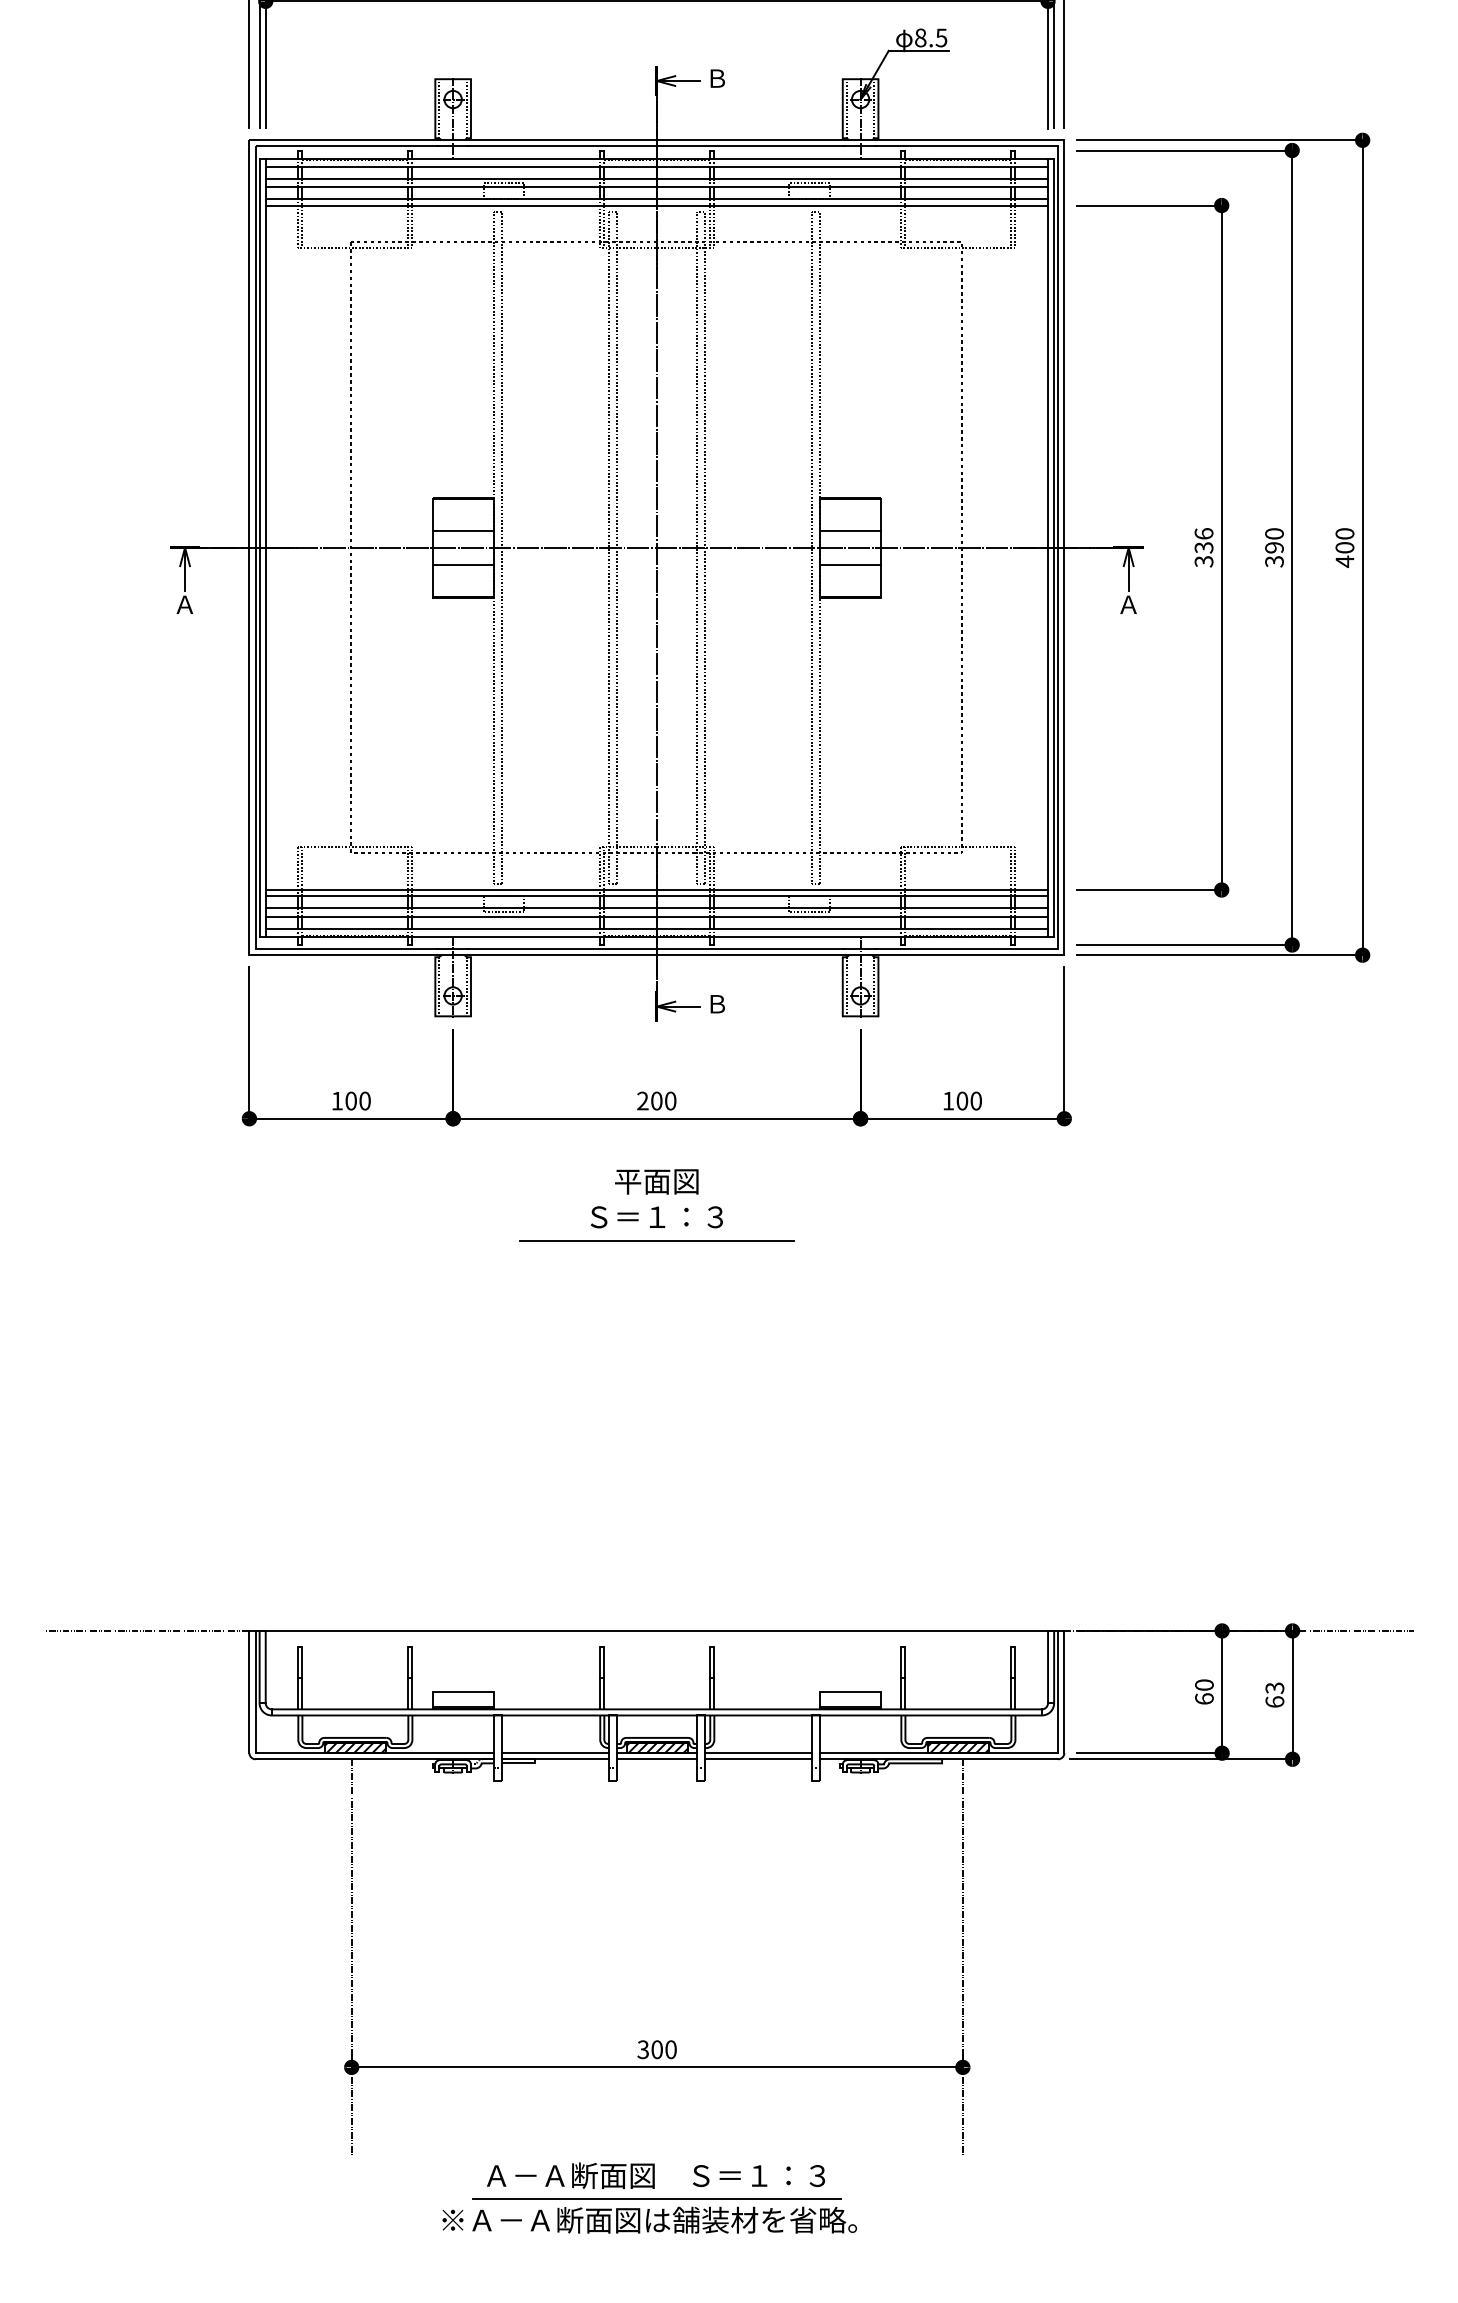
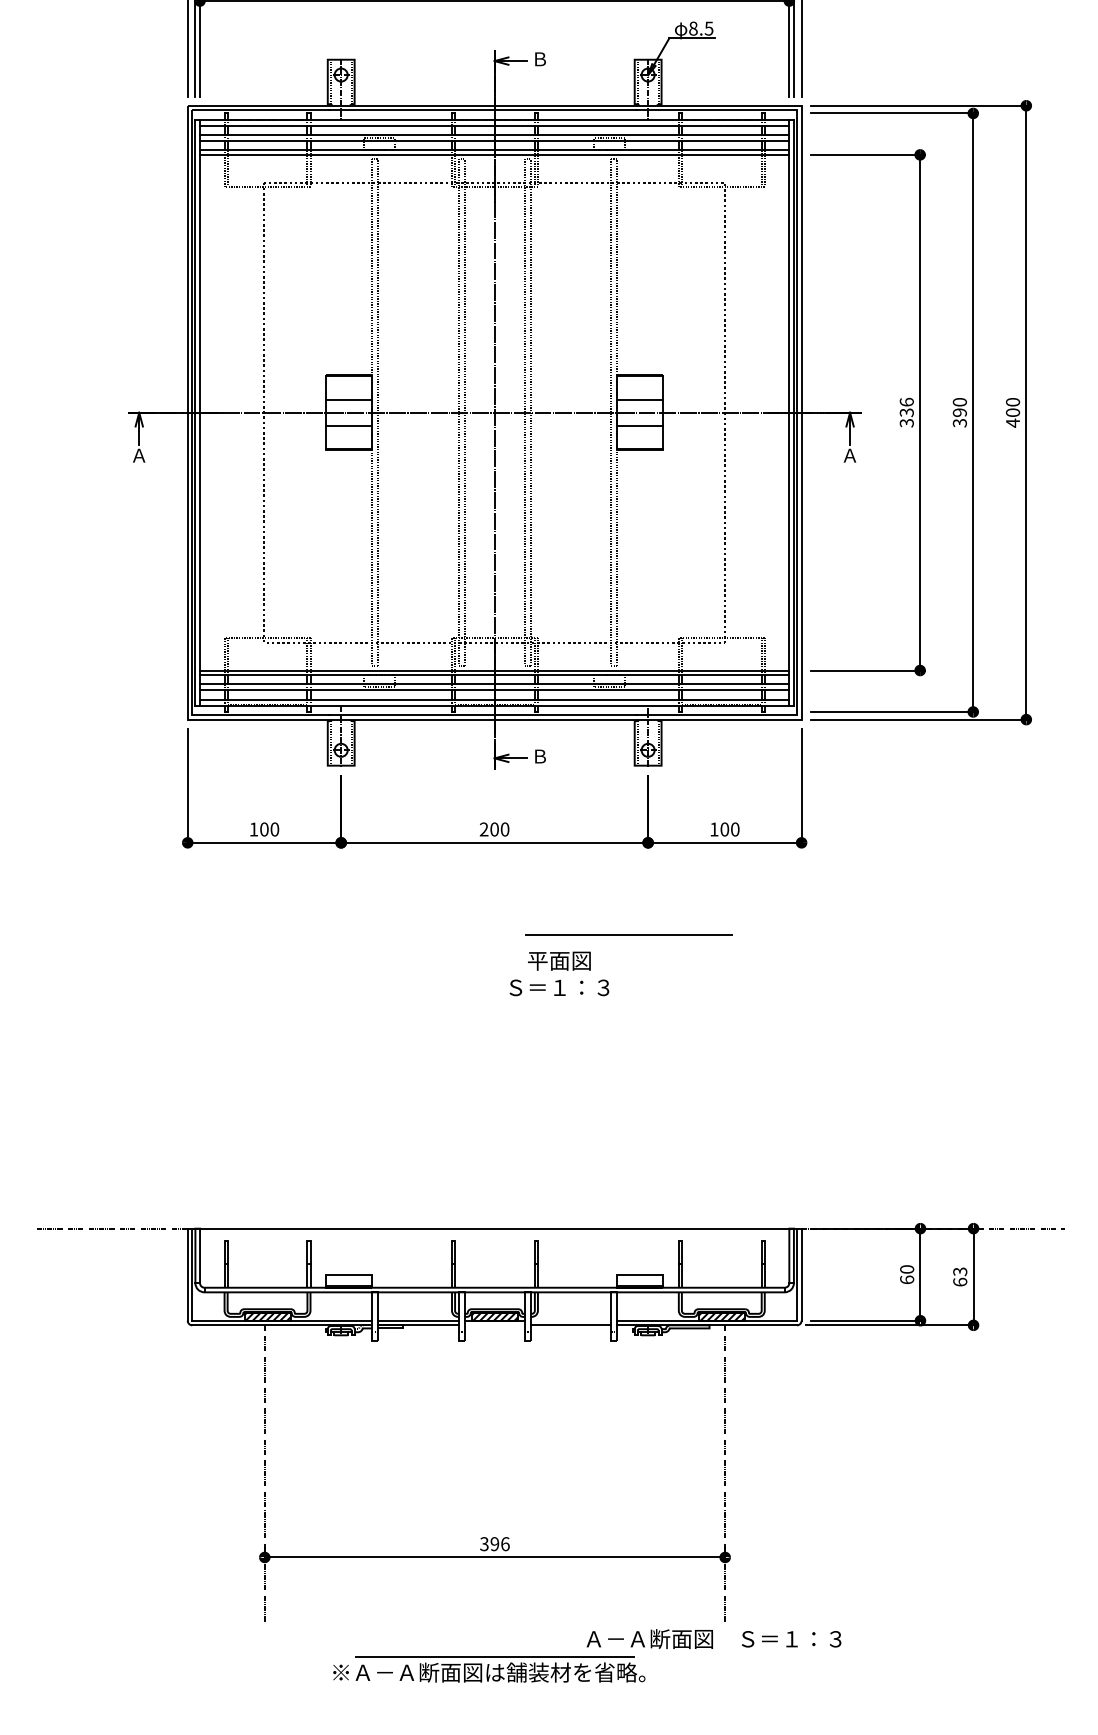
text: (656, 1198) -> (559, 973), moved
line: (656, 1240) -> (628, 934), moved
line: (757, 1753) -> (570, 1320), removed
line: (656, 1759) -> (494, 1325), removed
text: (663, 2049) -> (499, 1543), 300 -> 396
text: (655, 2175) -> (713, 1638), moved

